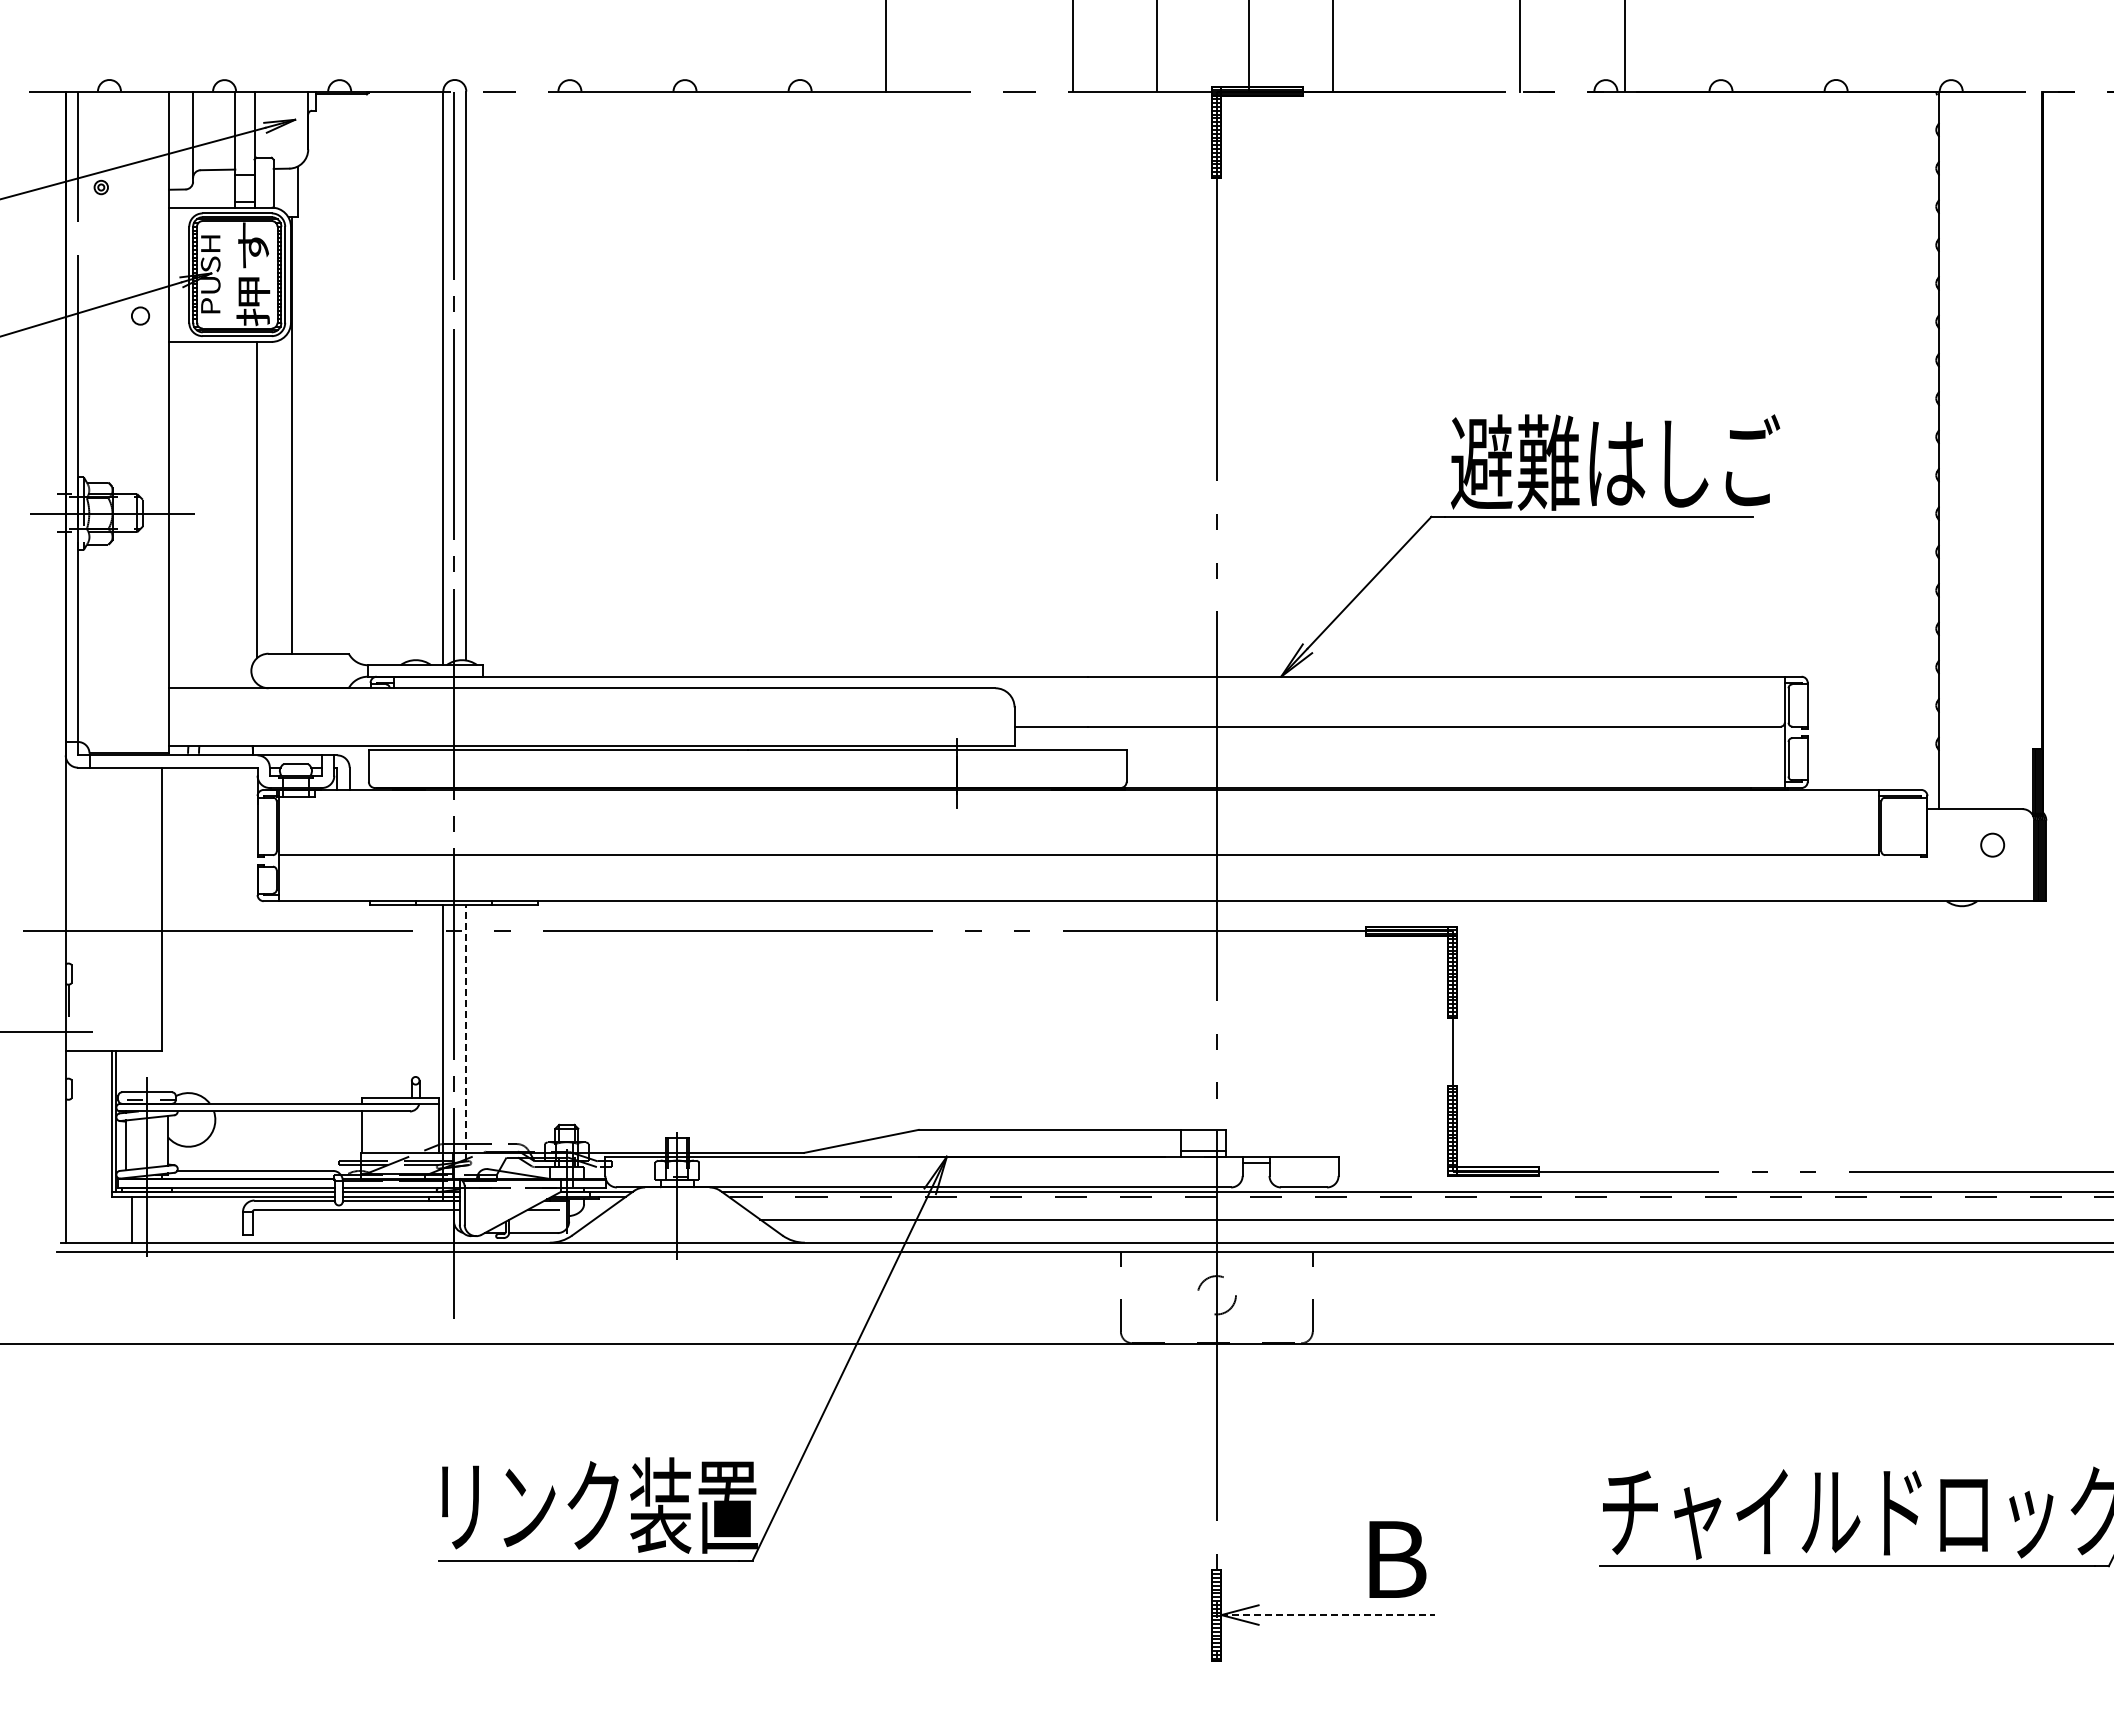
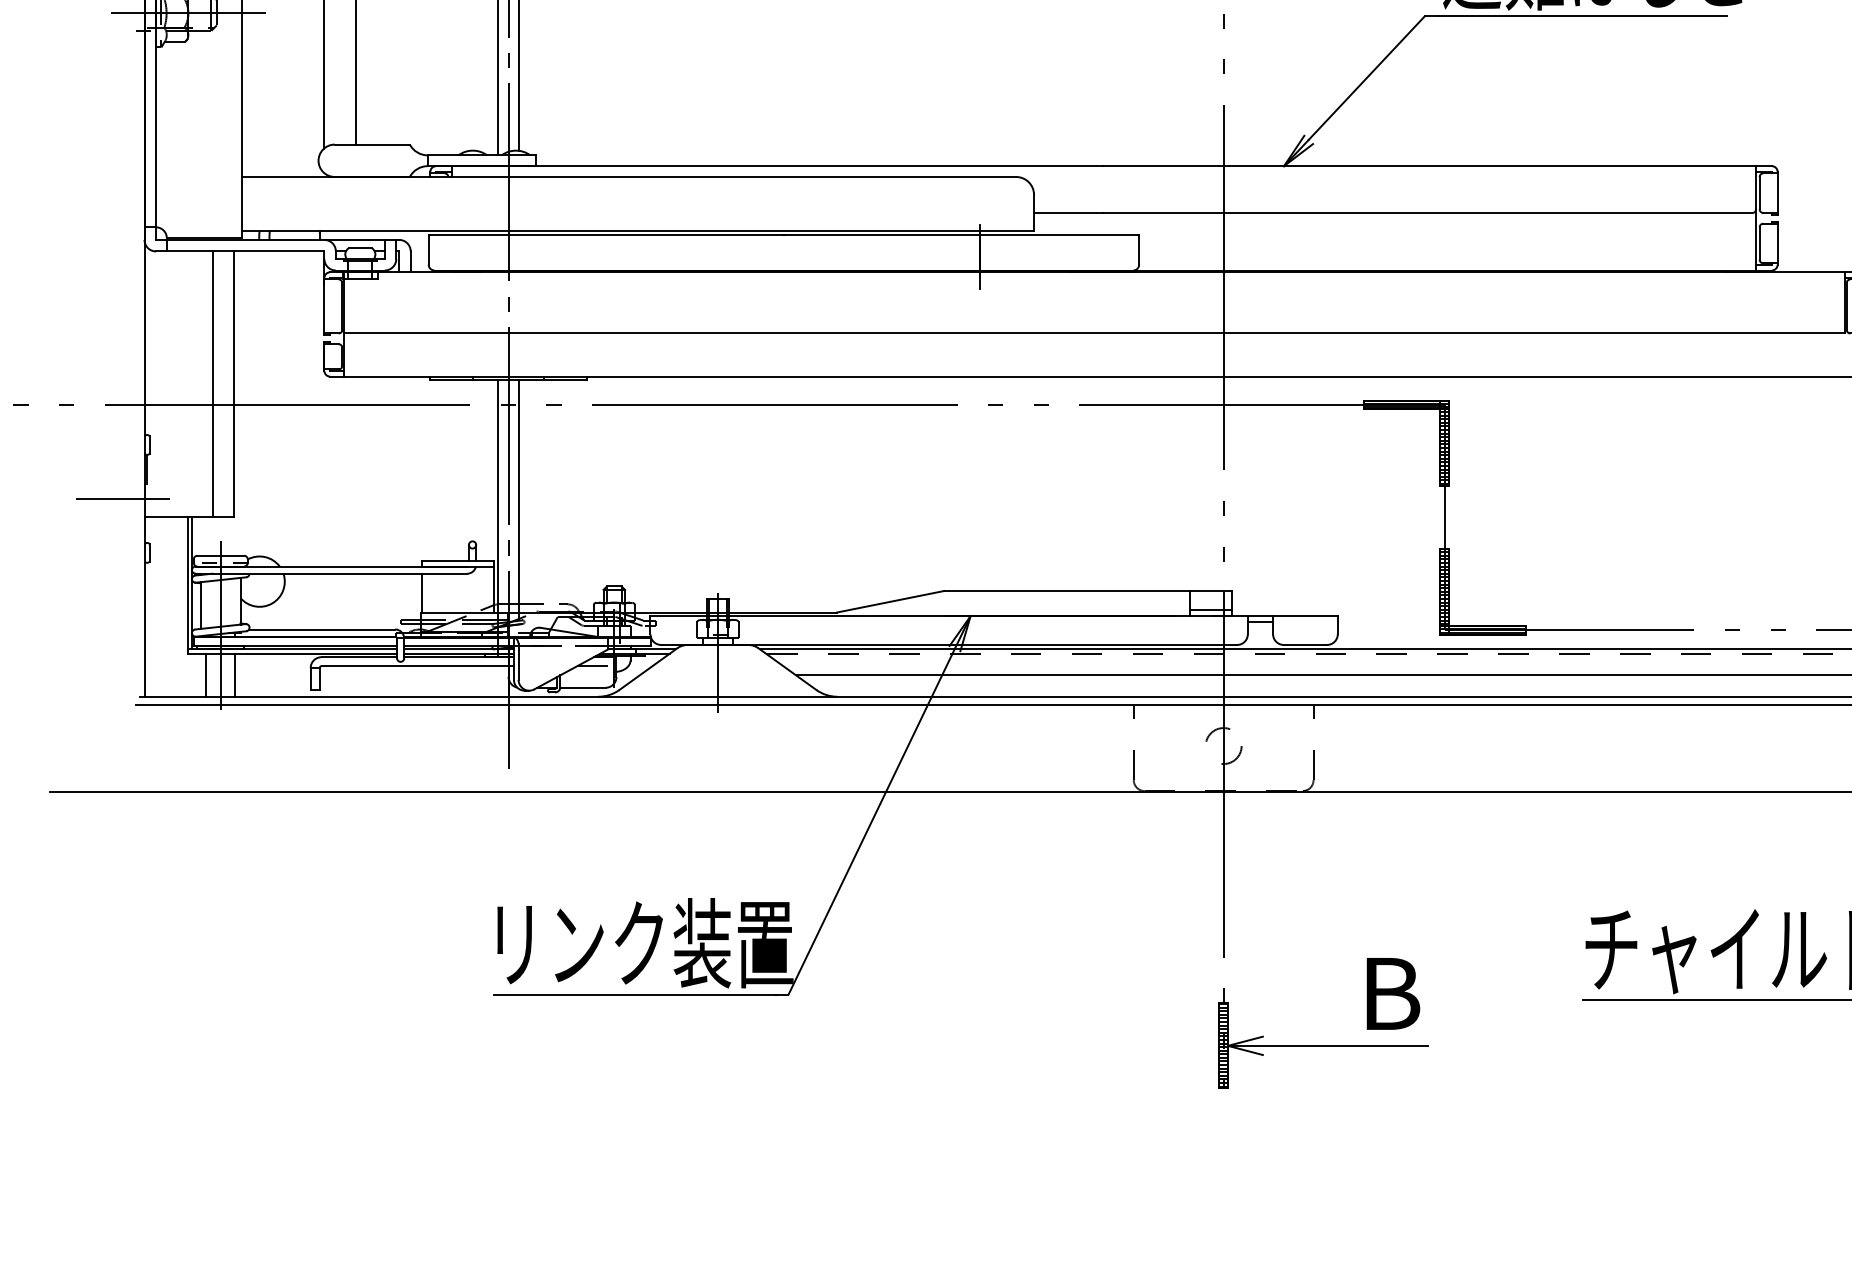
line: (138, 908) -> (212, 383), added
line: (465, 1032) -> (519, 499), dashed -> solid
line: (162, 1219) -> (235, 675), added
line: (1328, 1615) -> (1328, 1046), dashed -> solid

